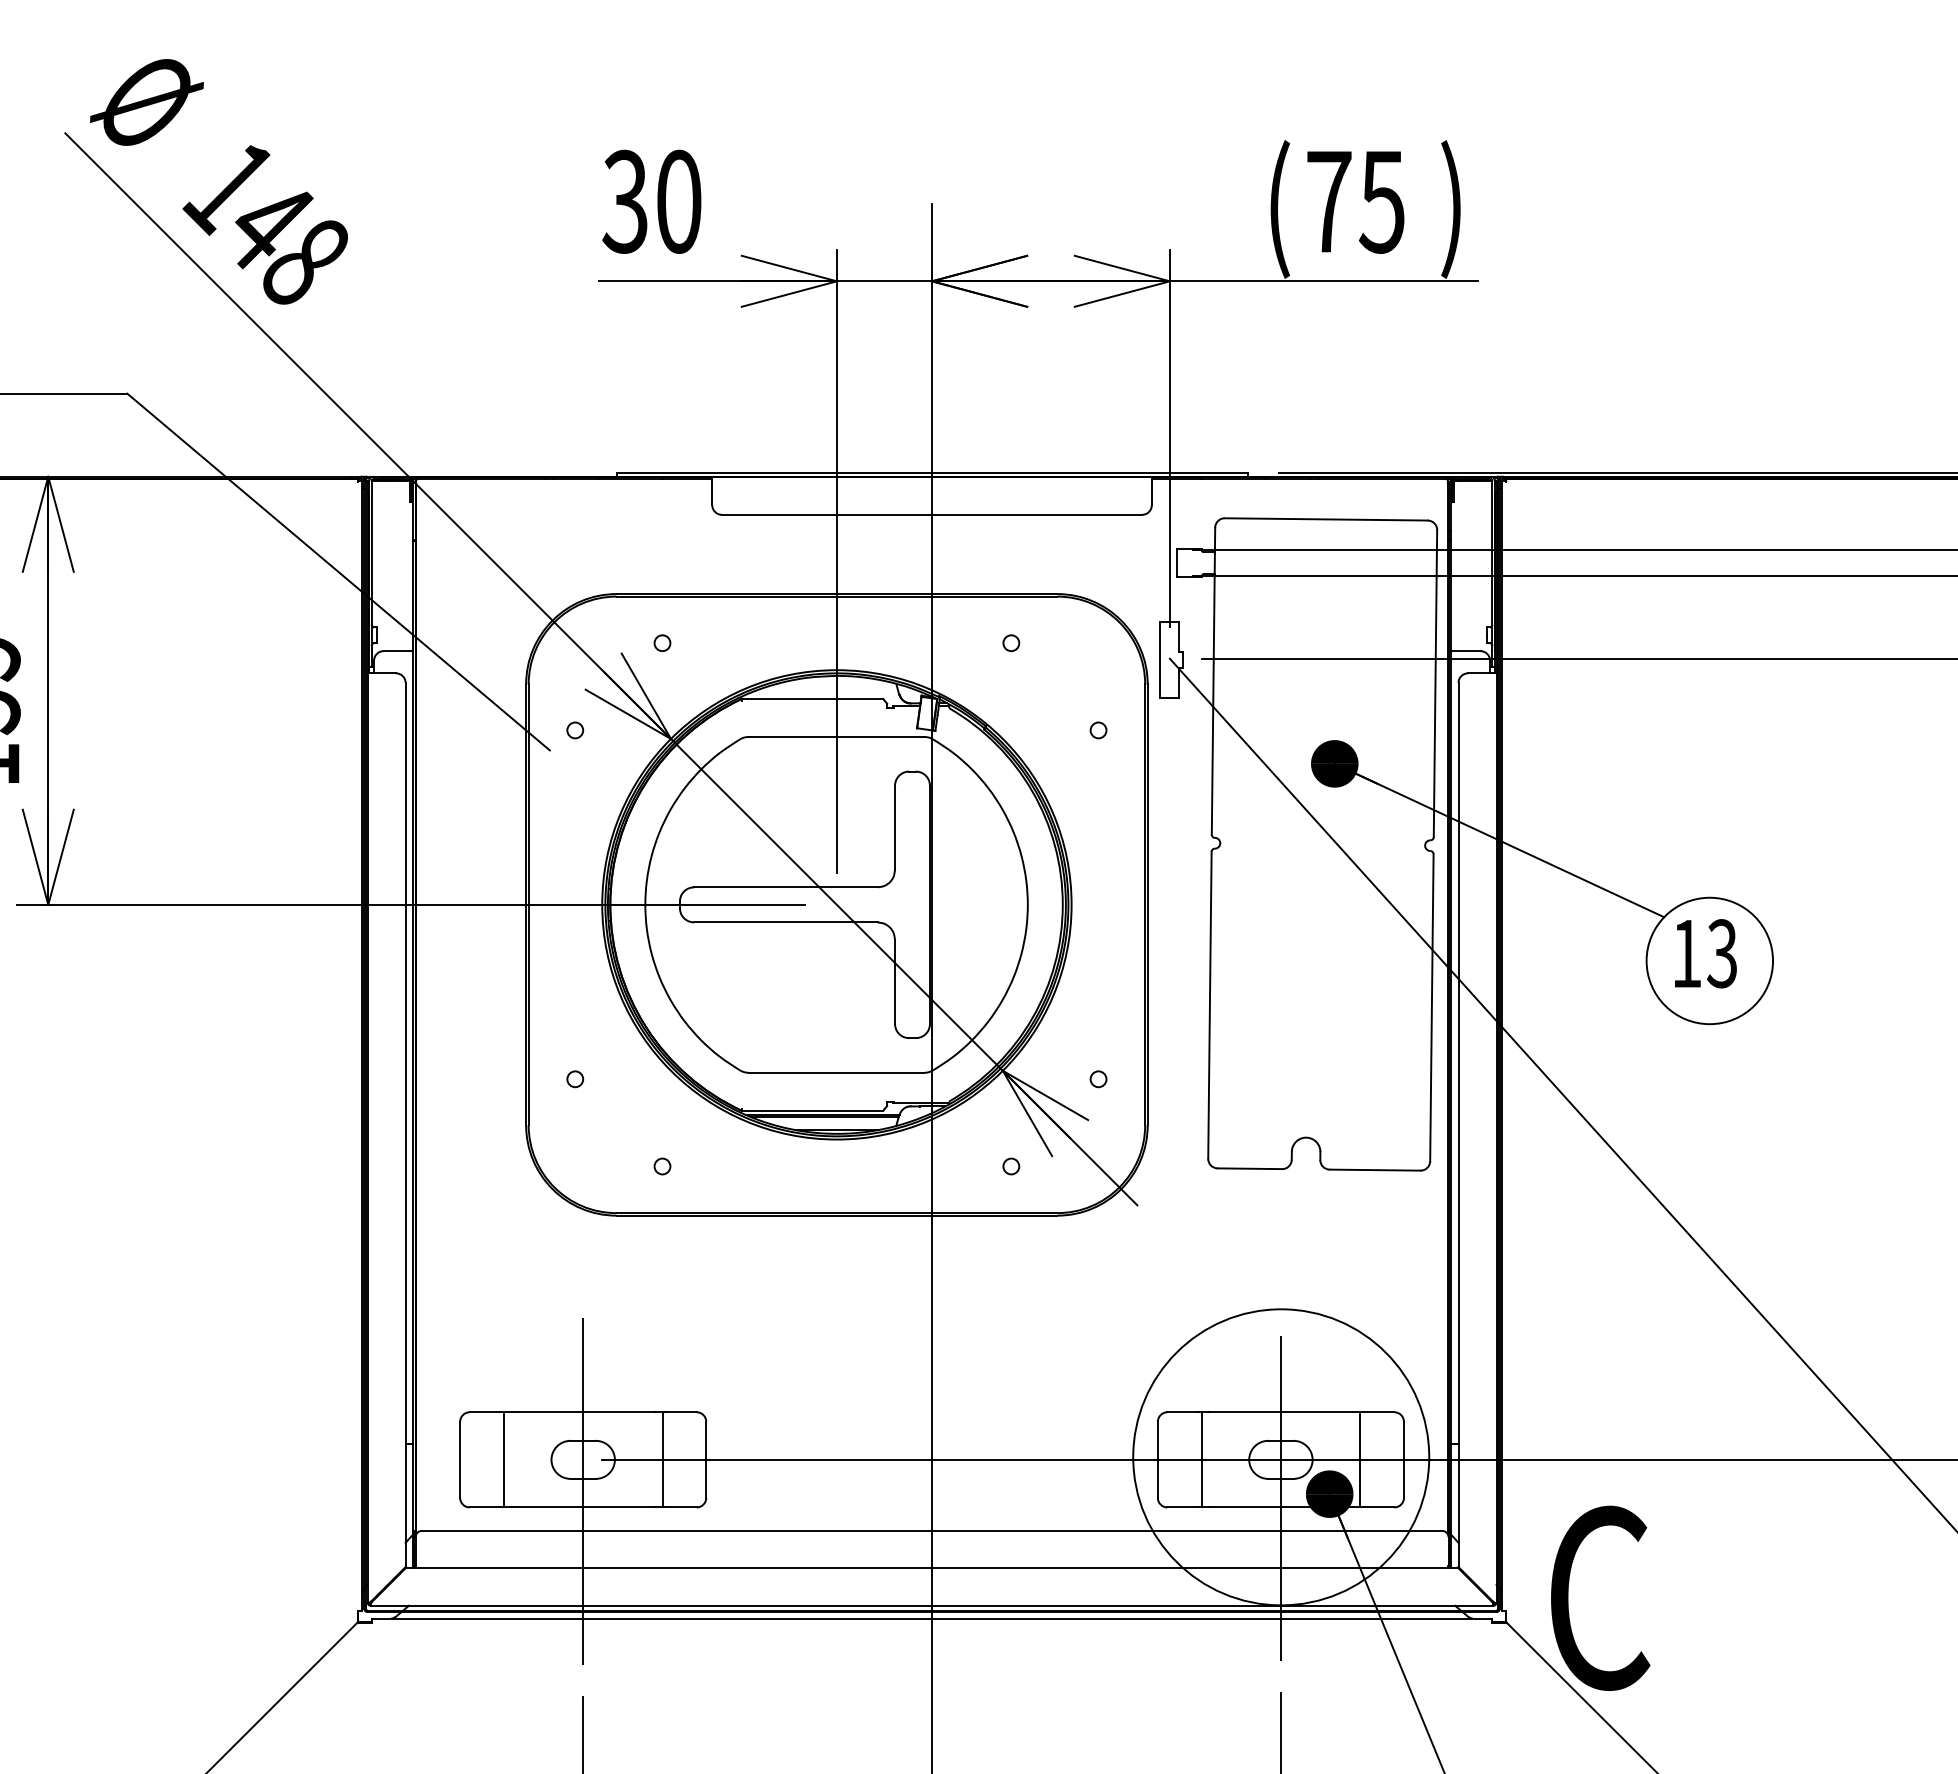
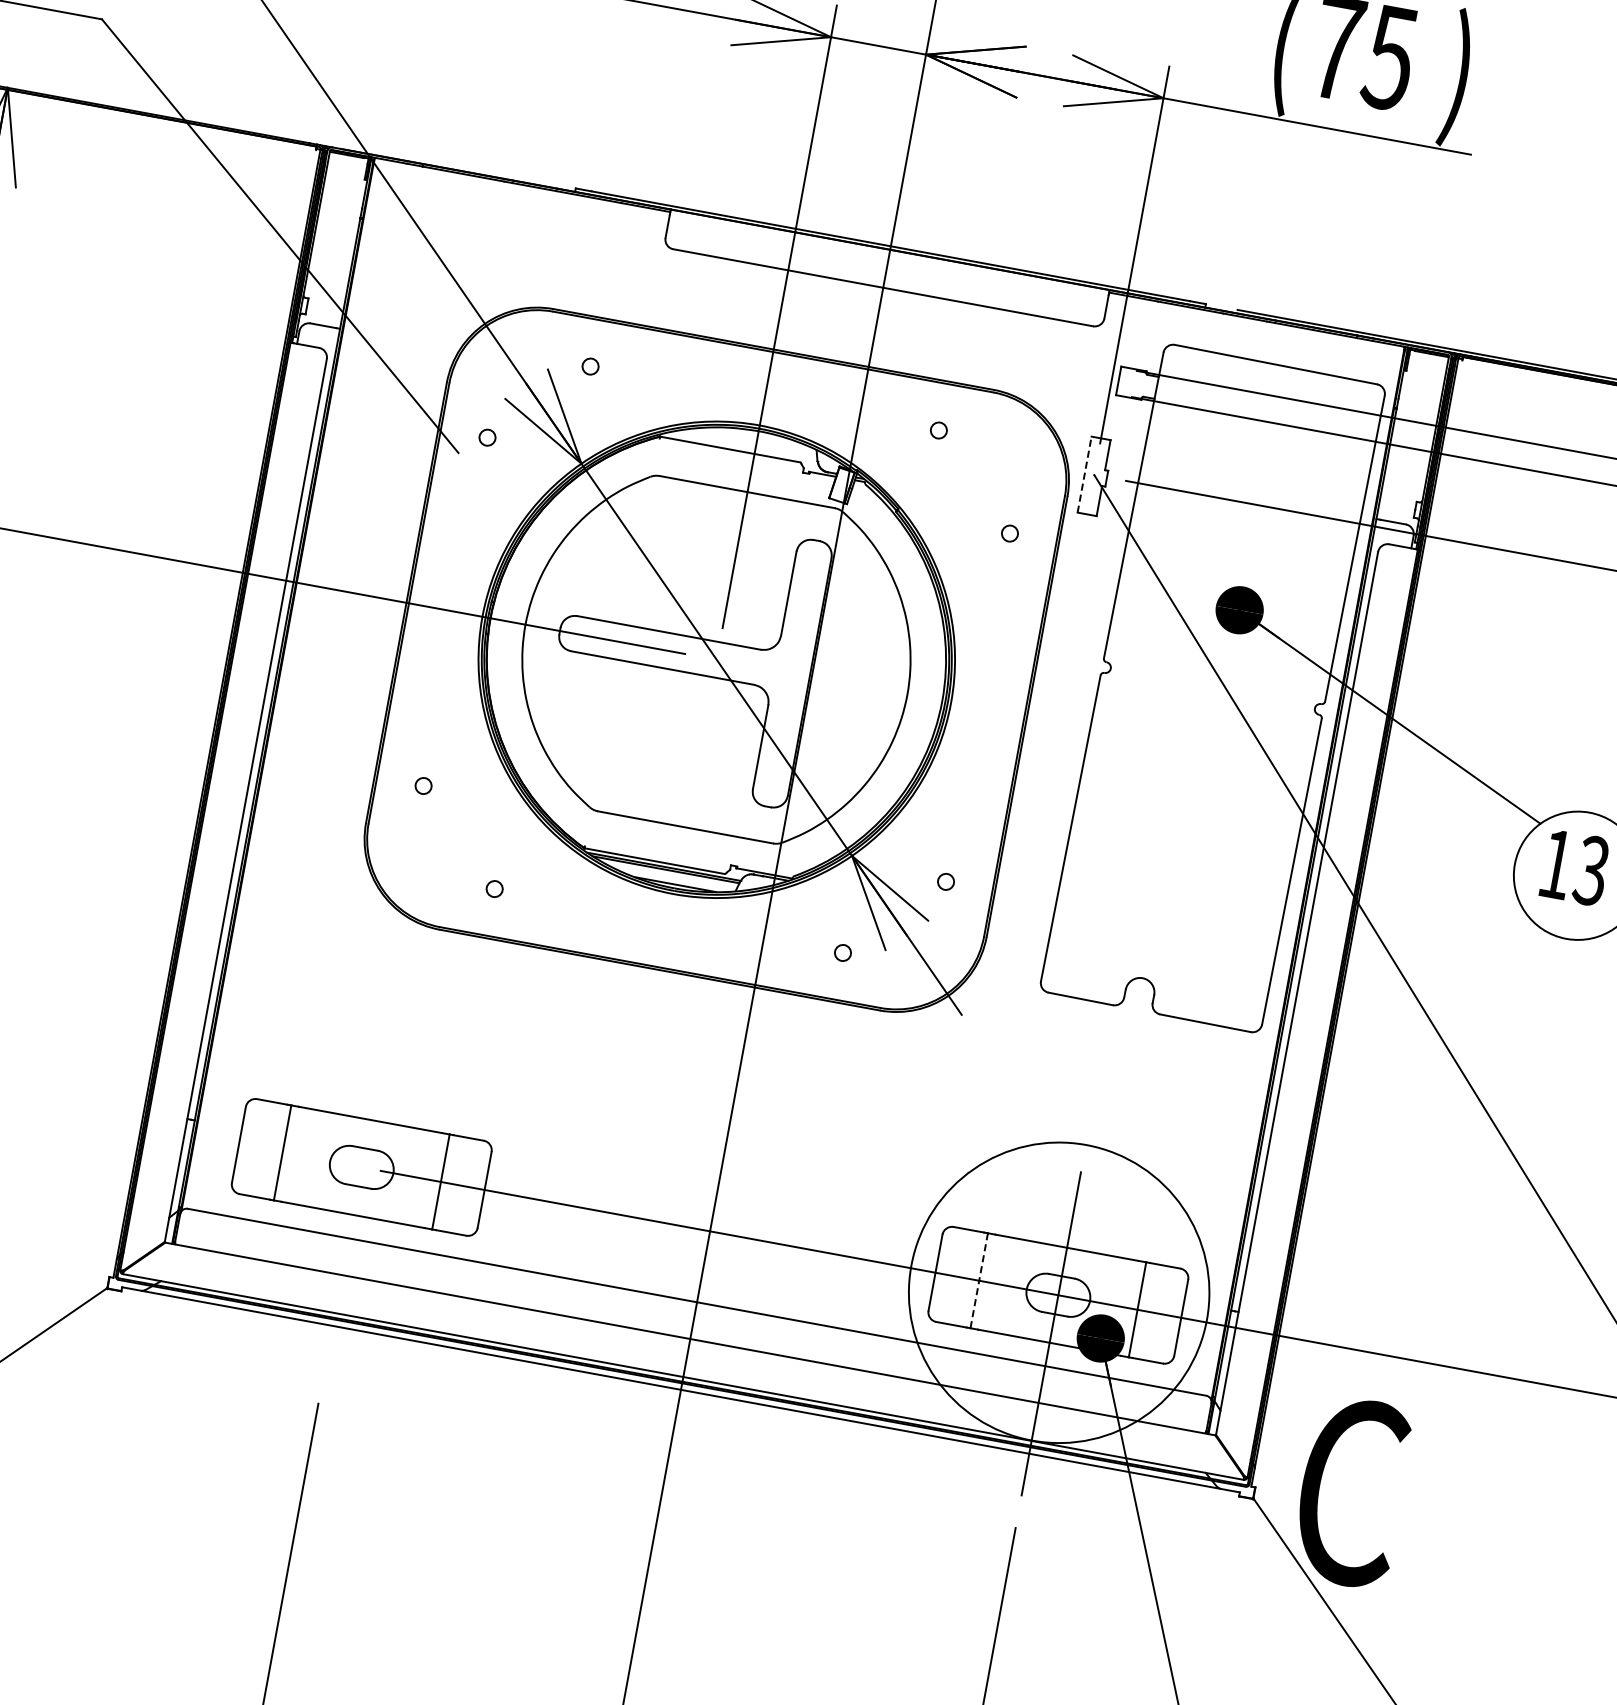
line: (1160, 659) -> (1084, 474), solid -> dashed
line: (1201, 1459) -> (979, 1280), solid -> dashed
line: (583, 1490) -> (356, 1198), removed

